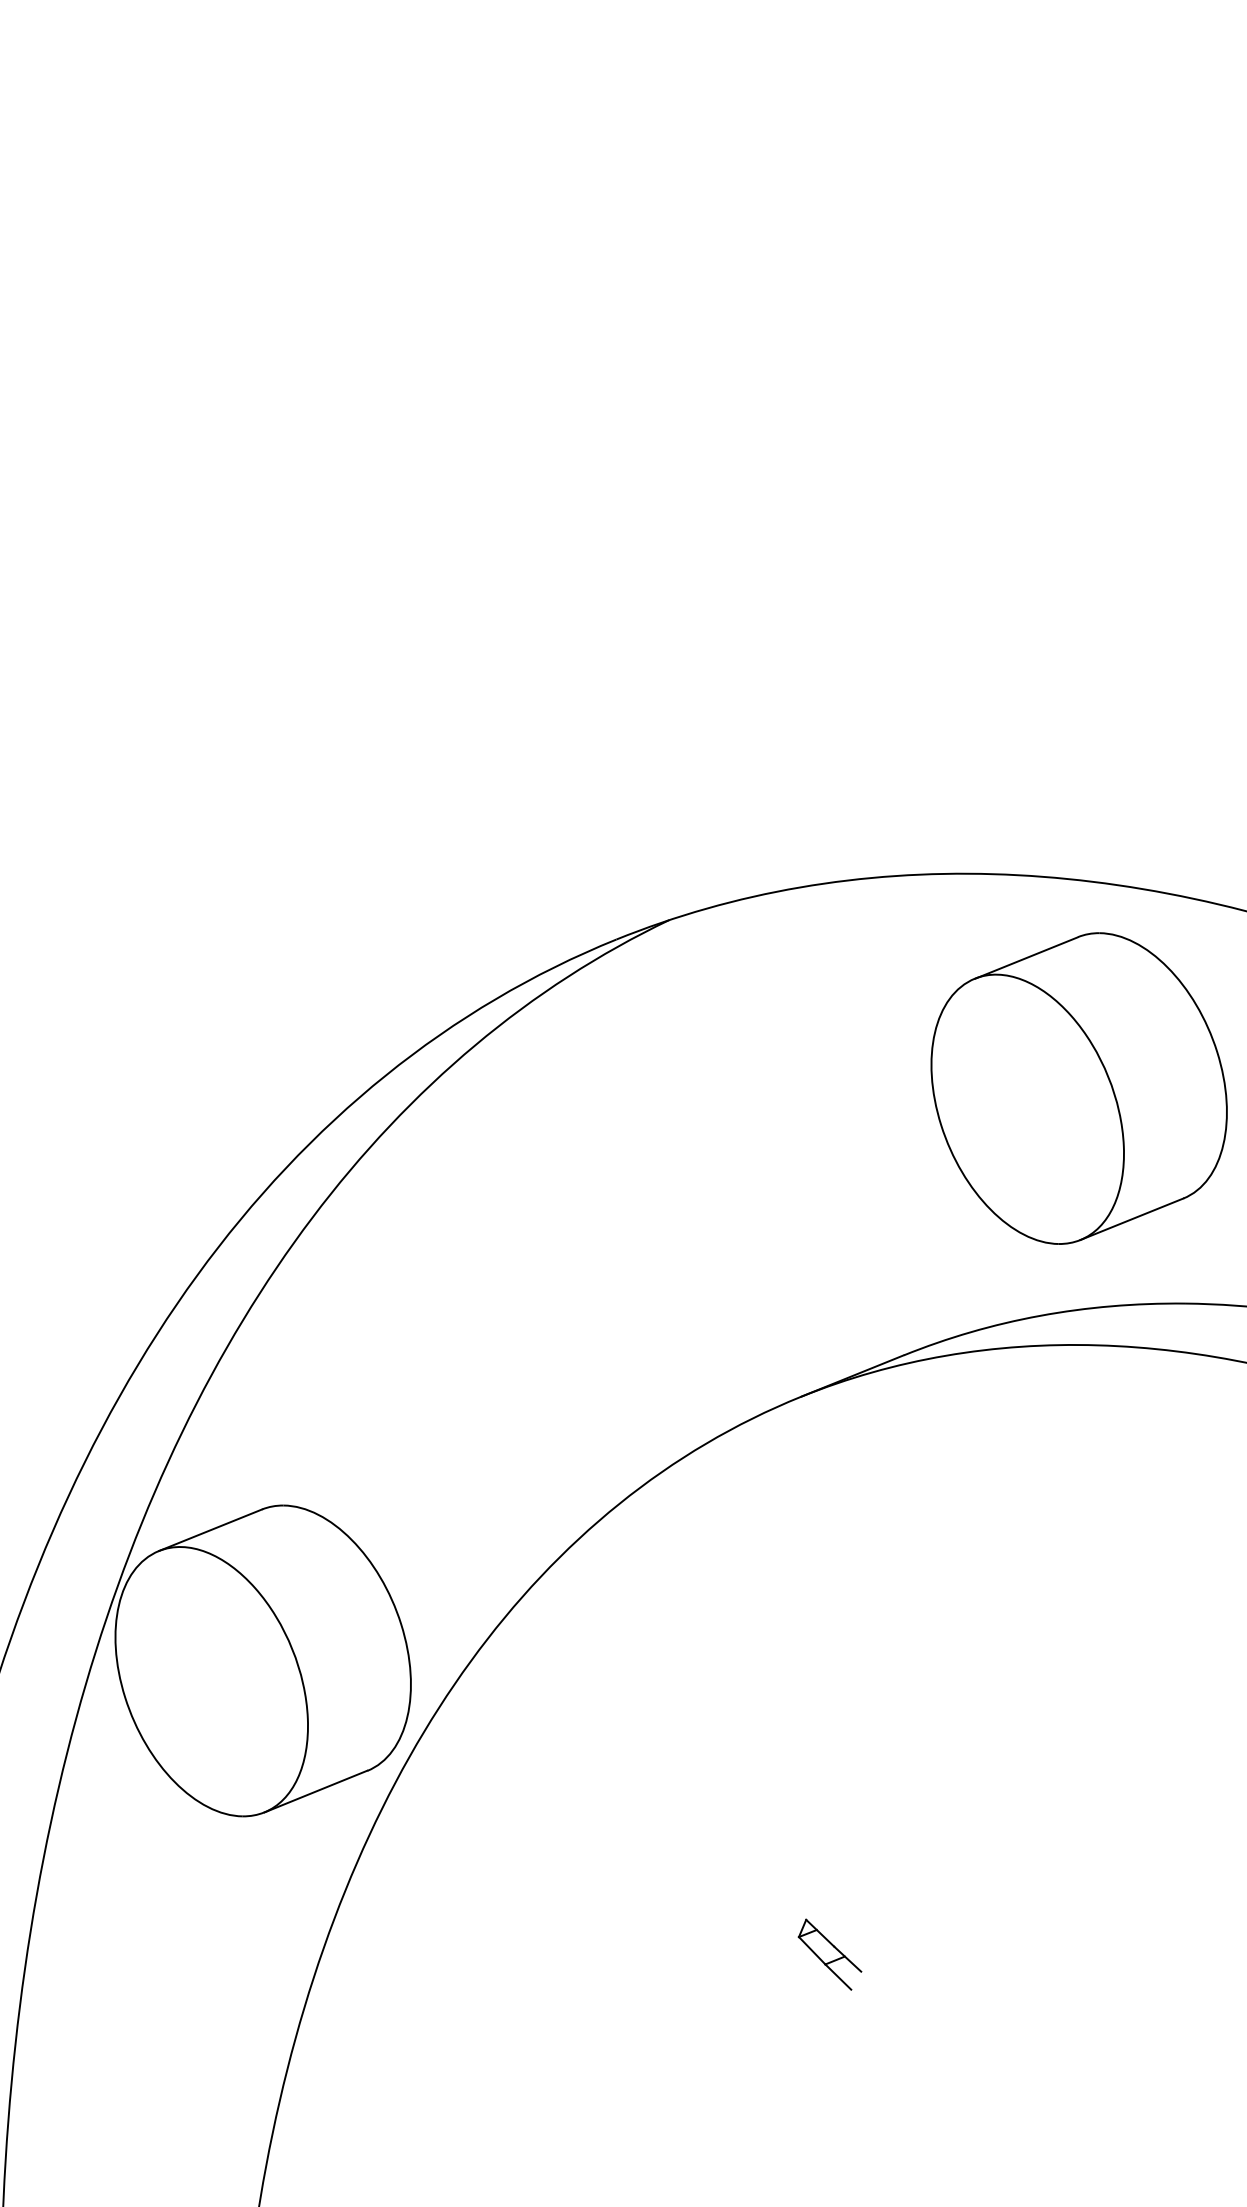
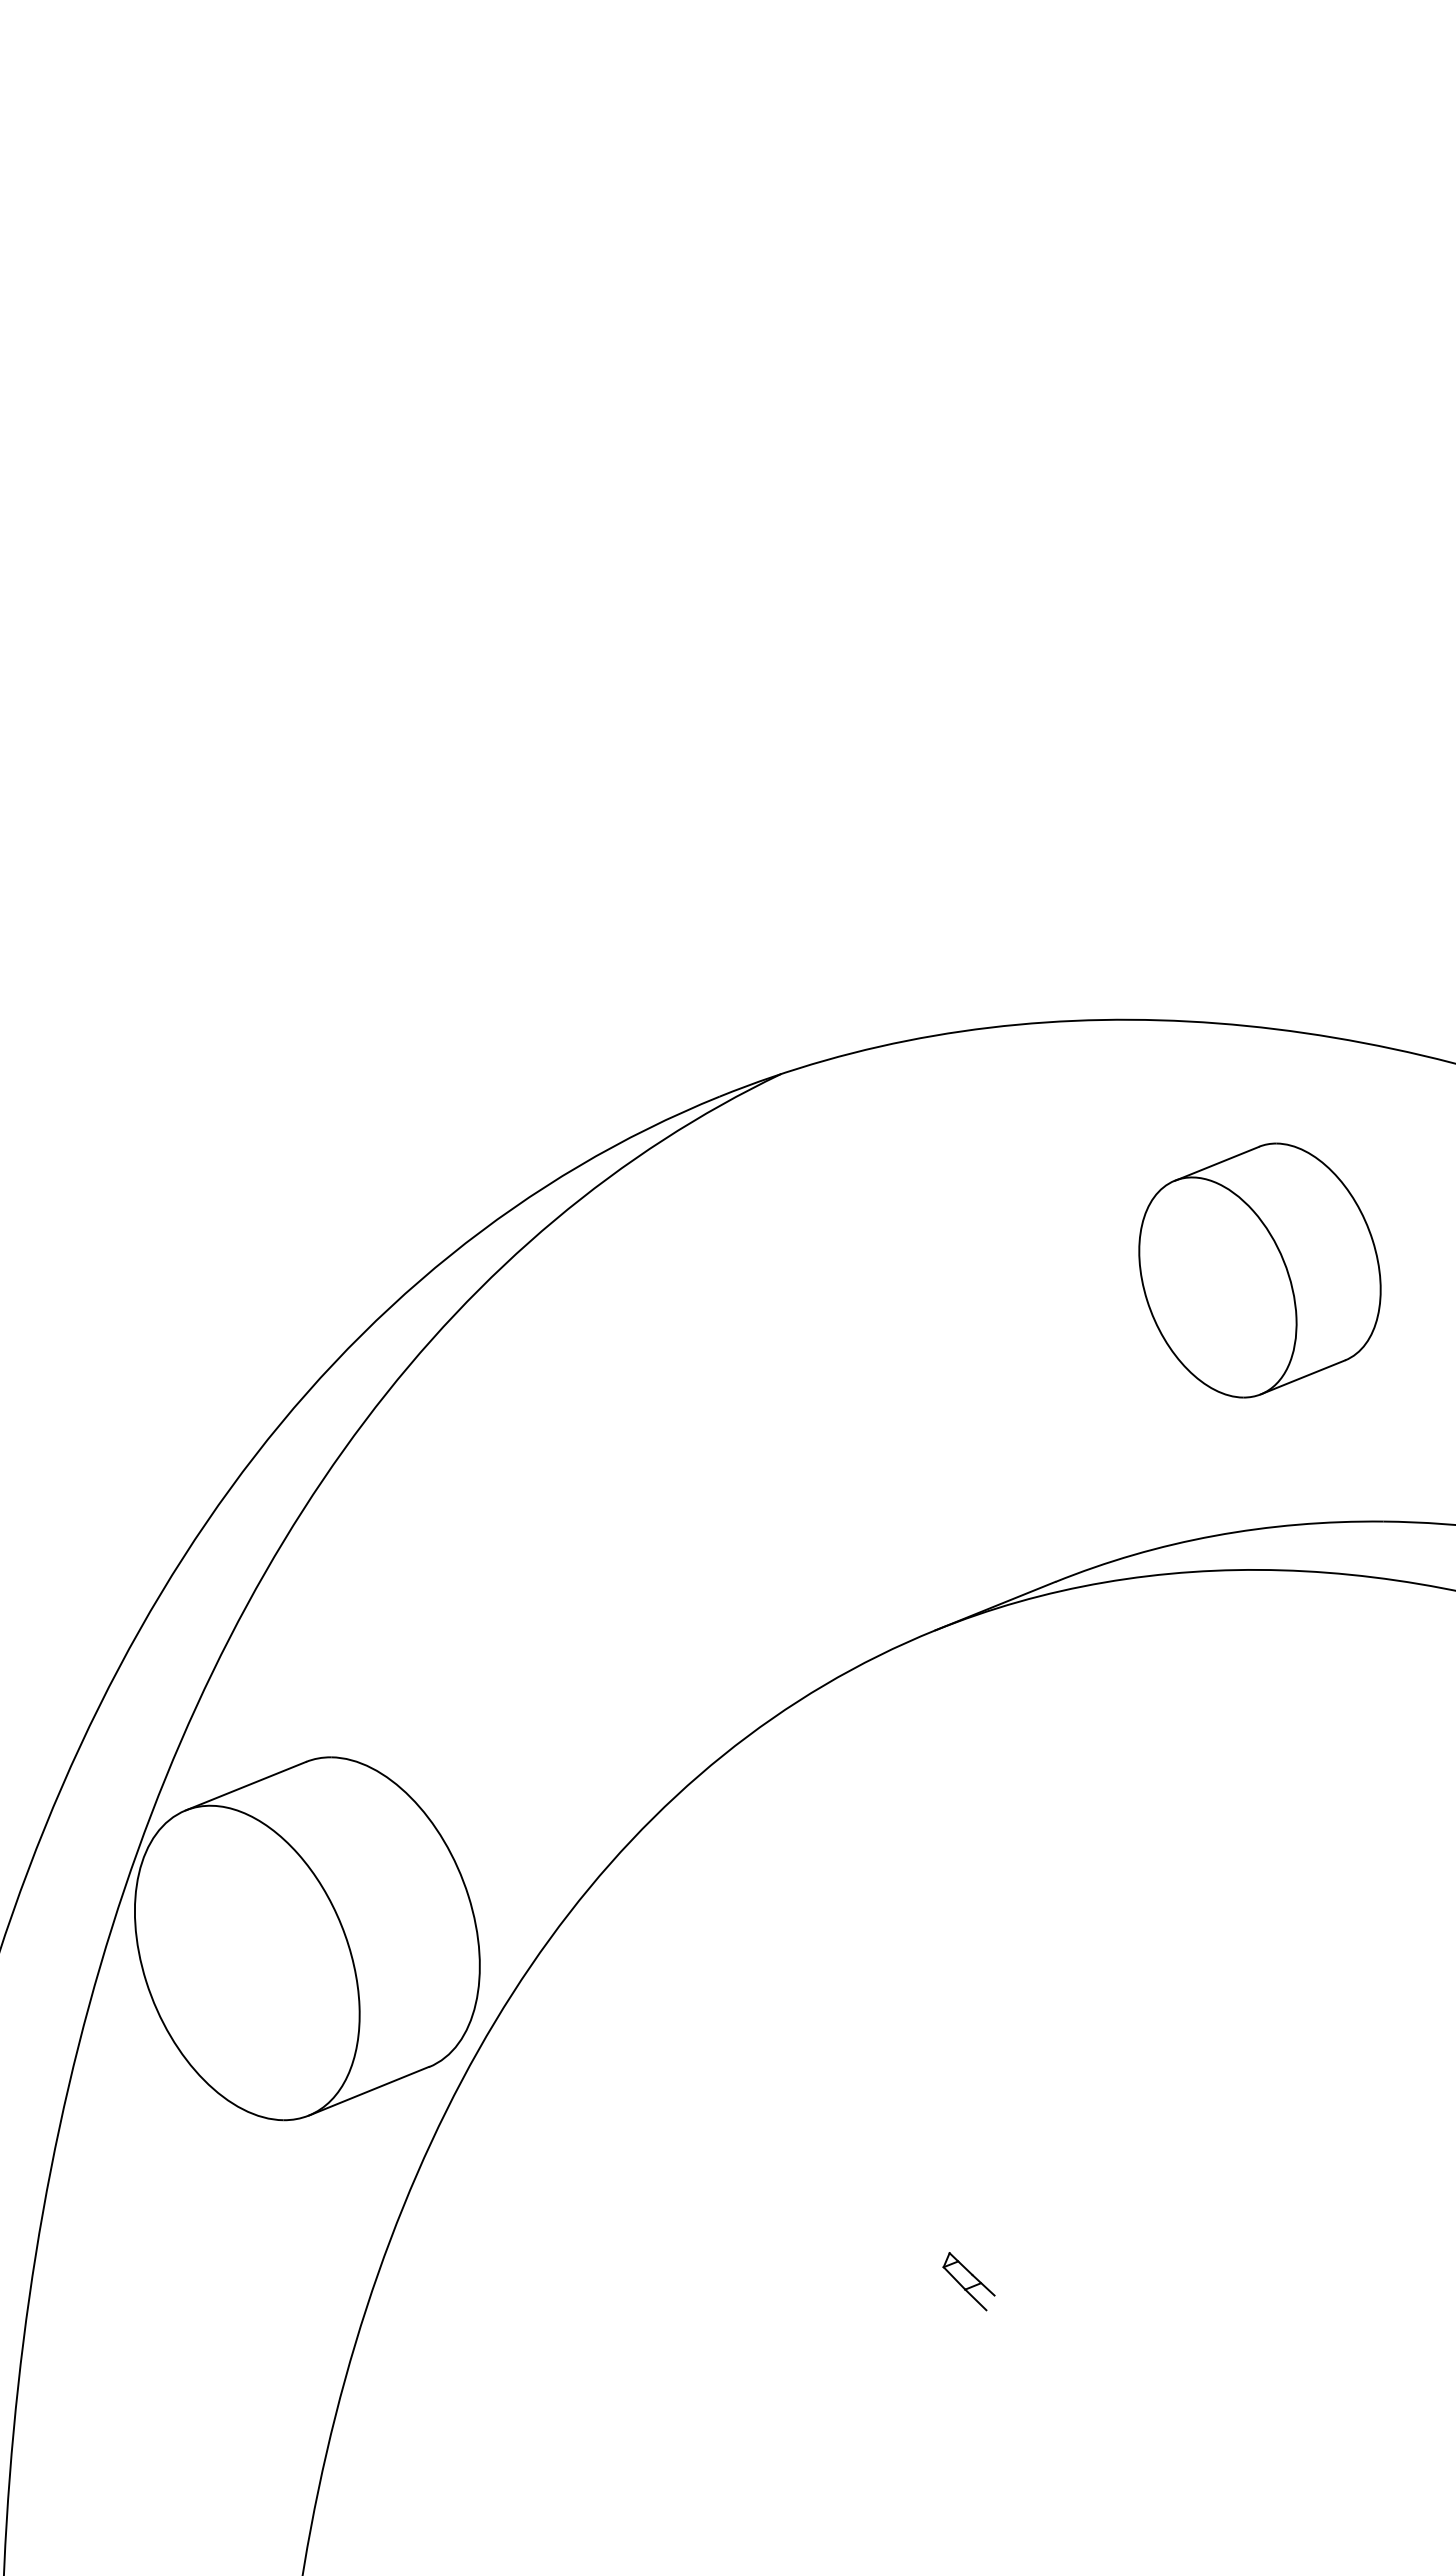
part: (1078, 1088) -> (1259, 1270), size x0.7
part: (829, 1954) -> (968, 2281), size x0.7

